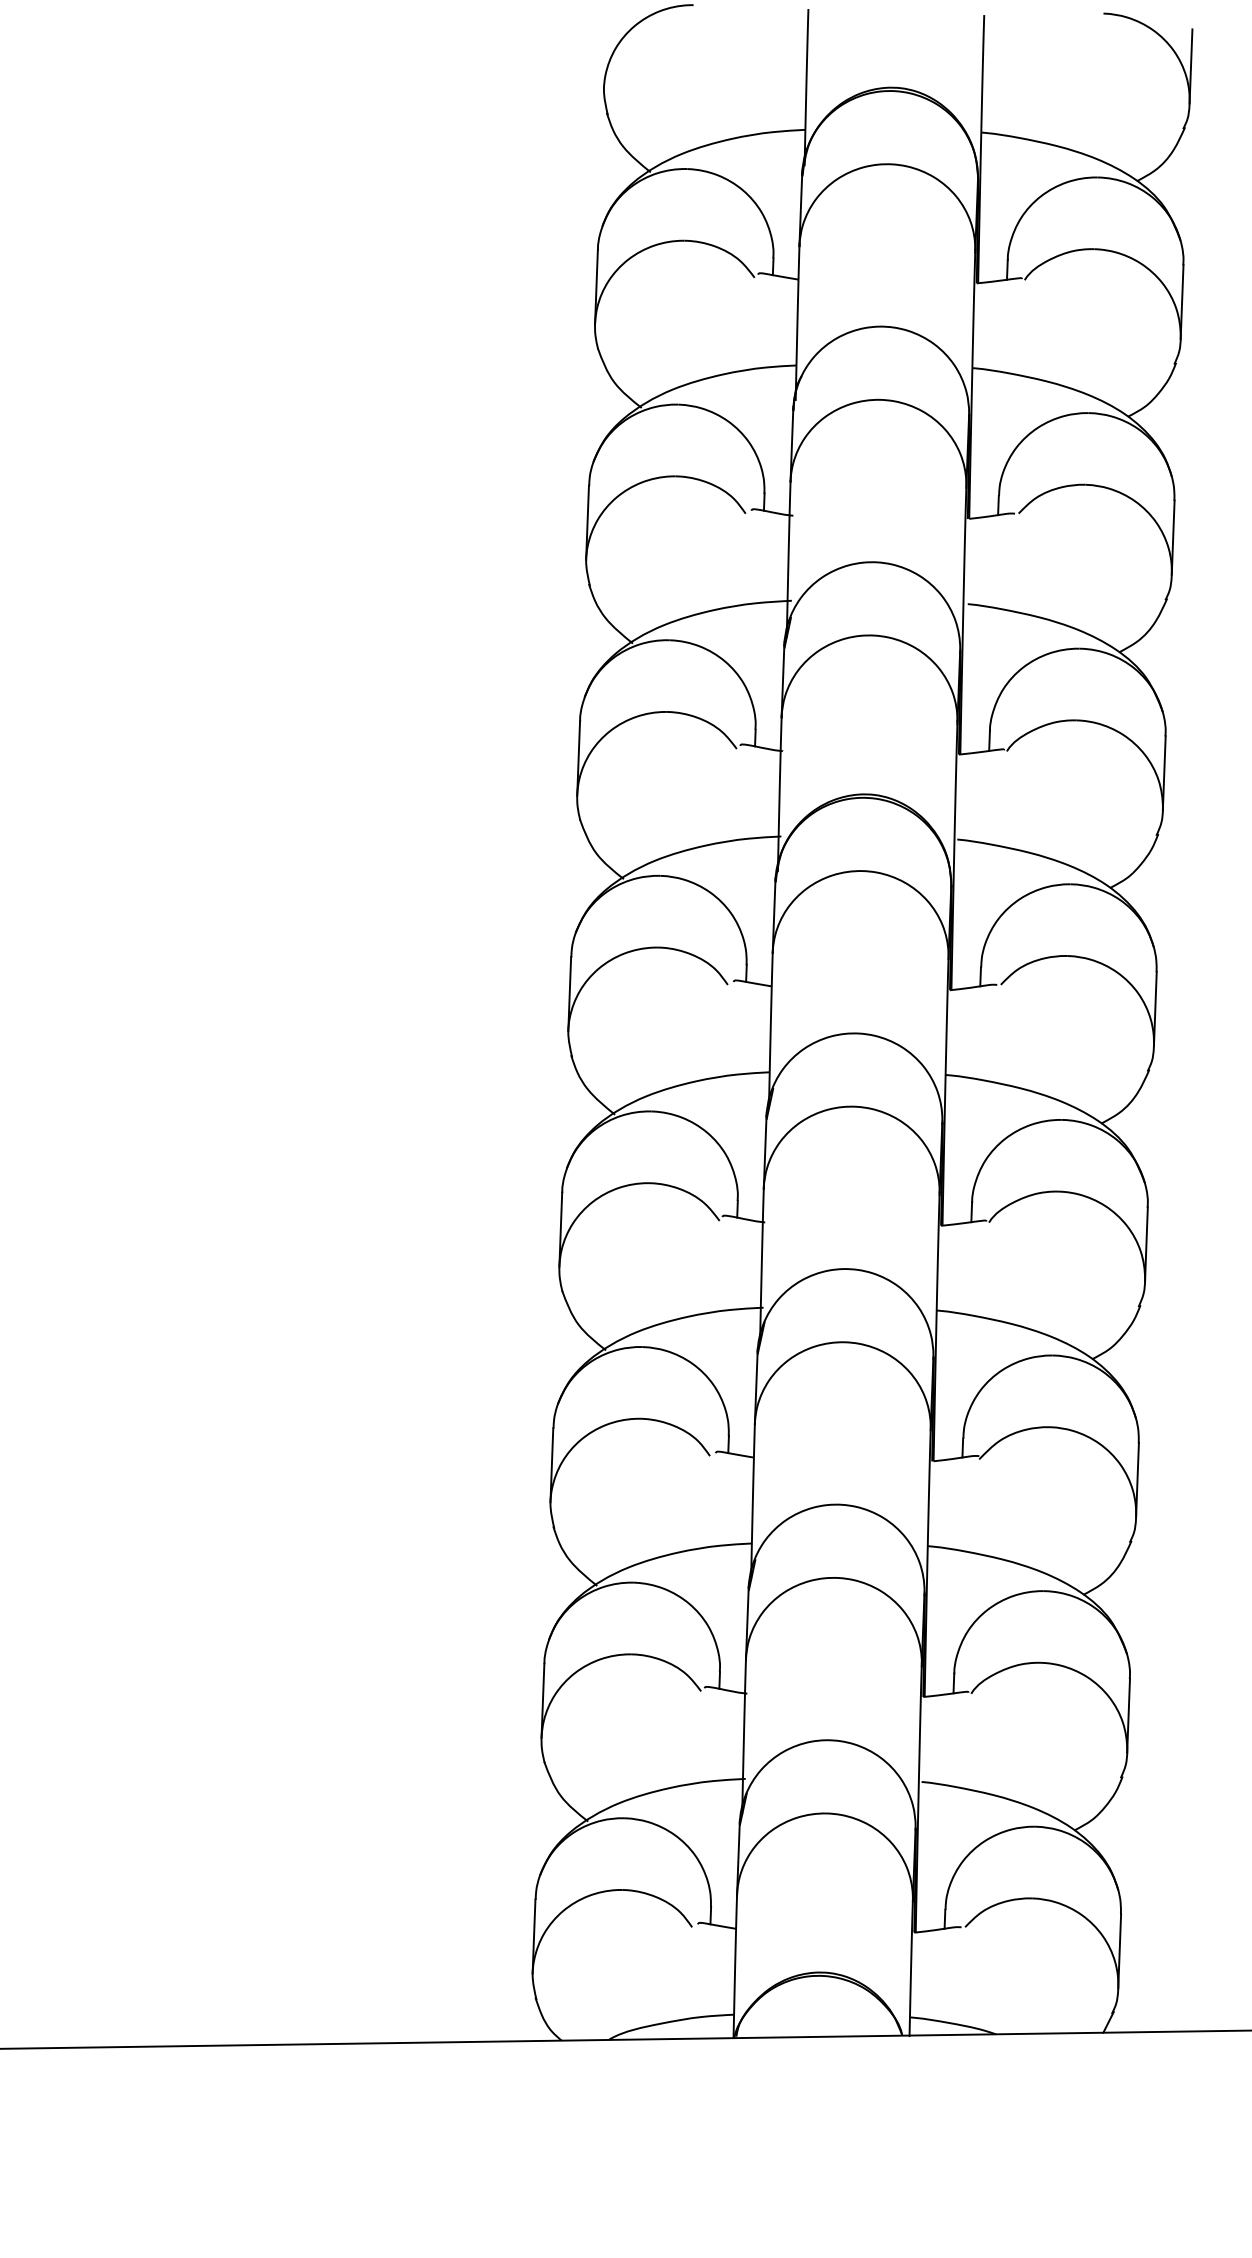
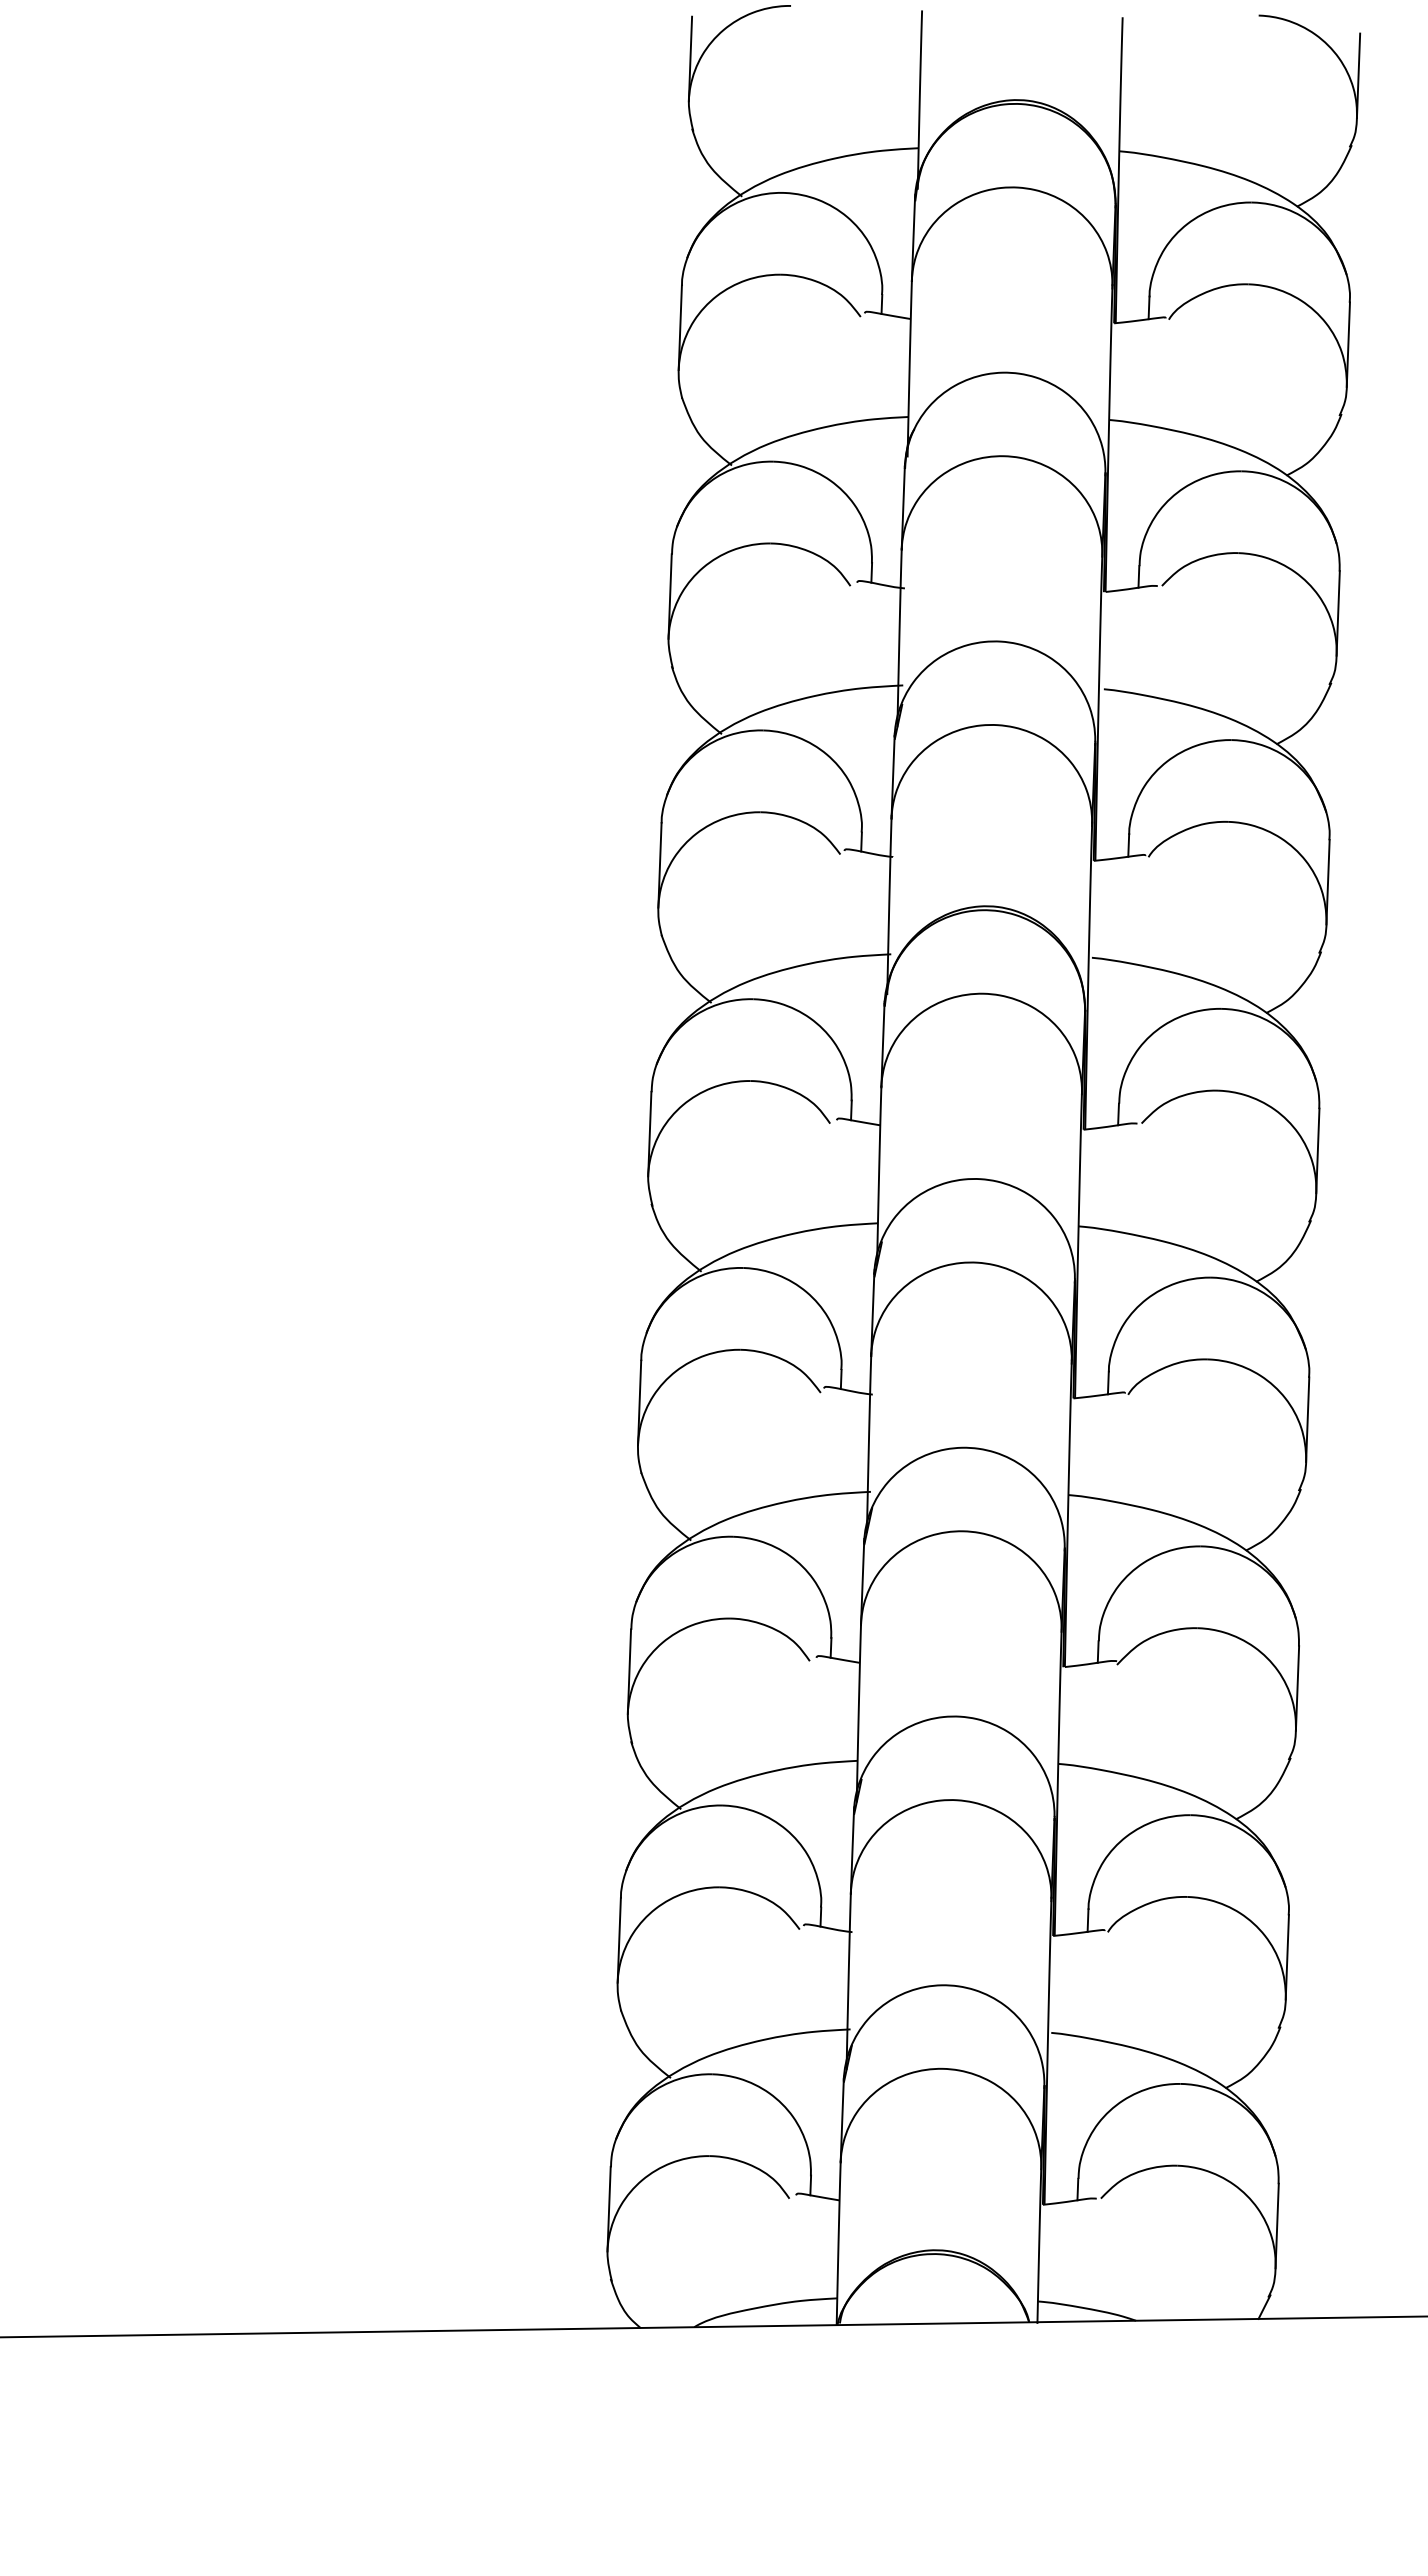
line: (605, 51) -> (690, 58), added

